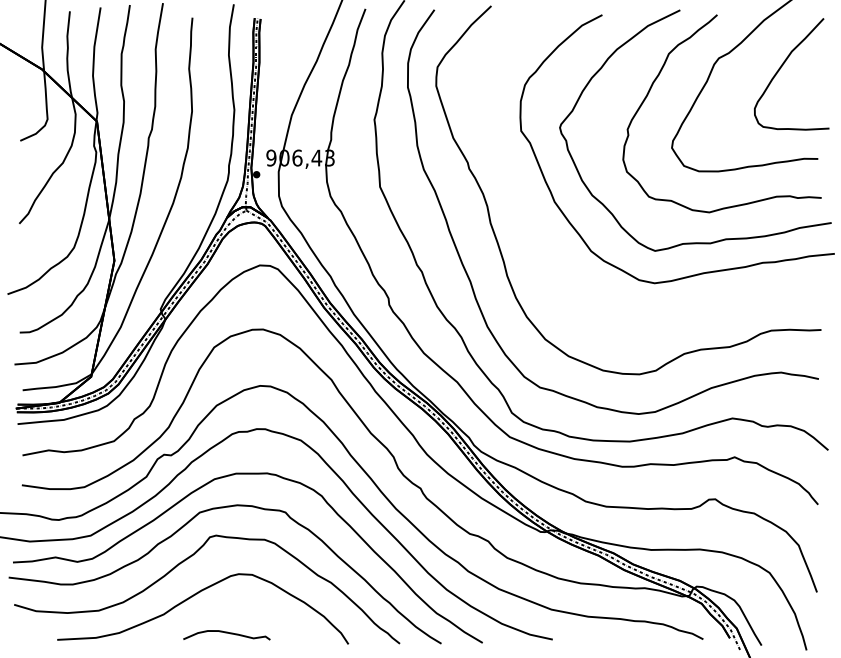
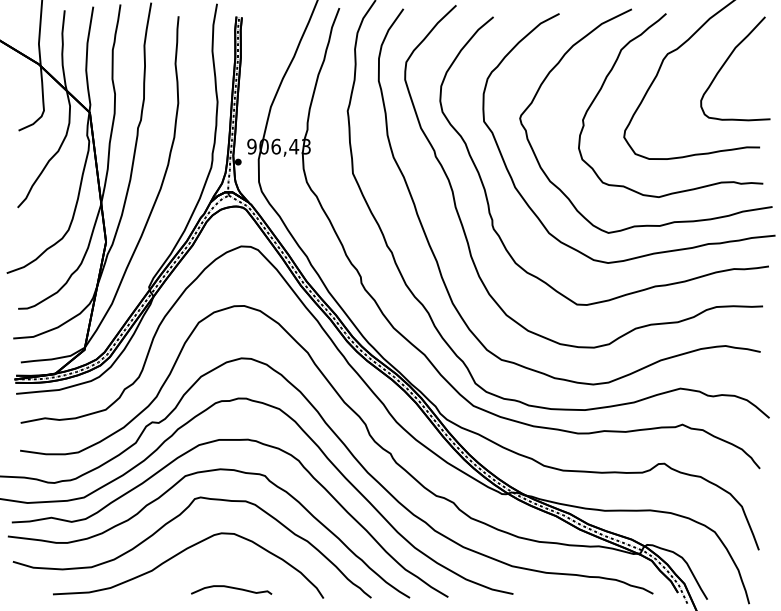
curve: (523, 206) -> (486, 191), added
curve: (226, 633) -> (231, 588), moved

